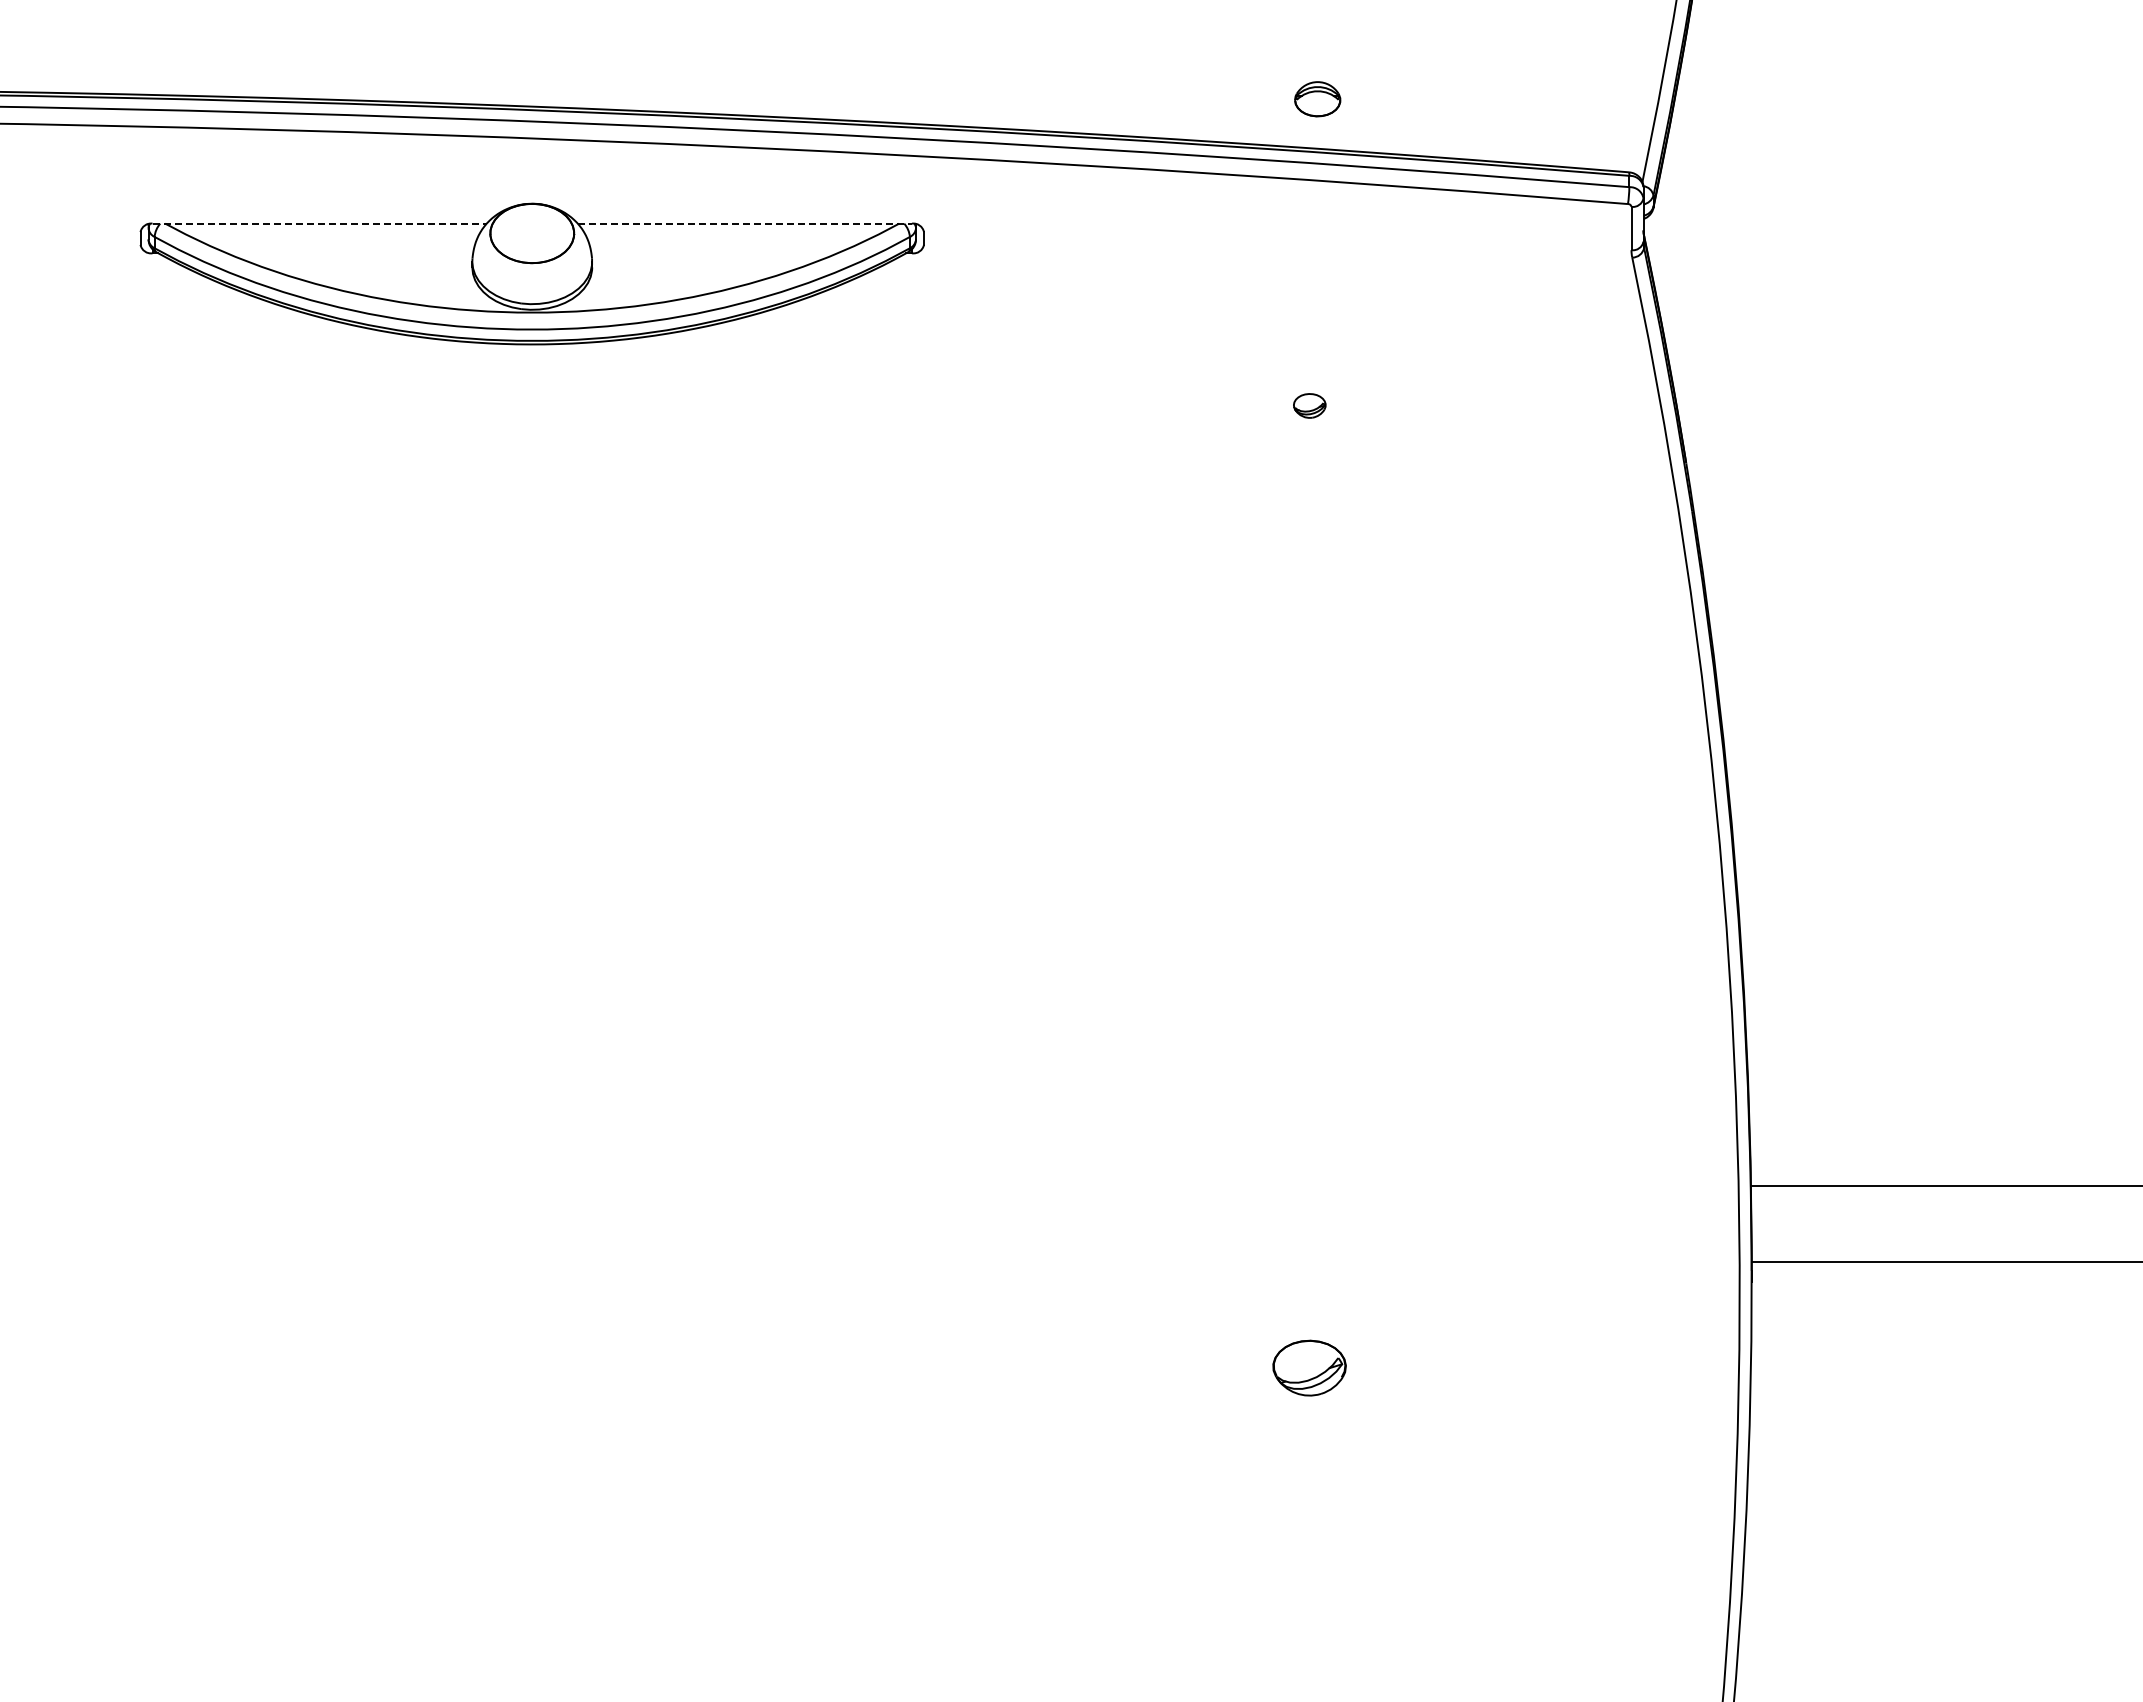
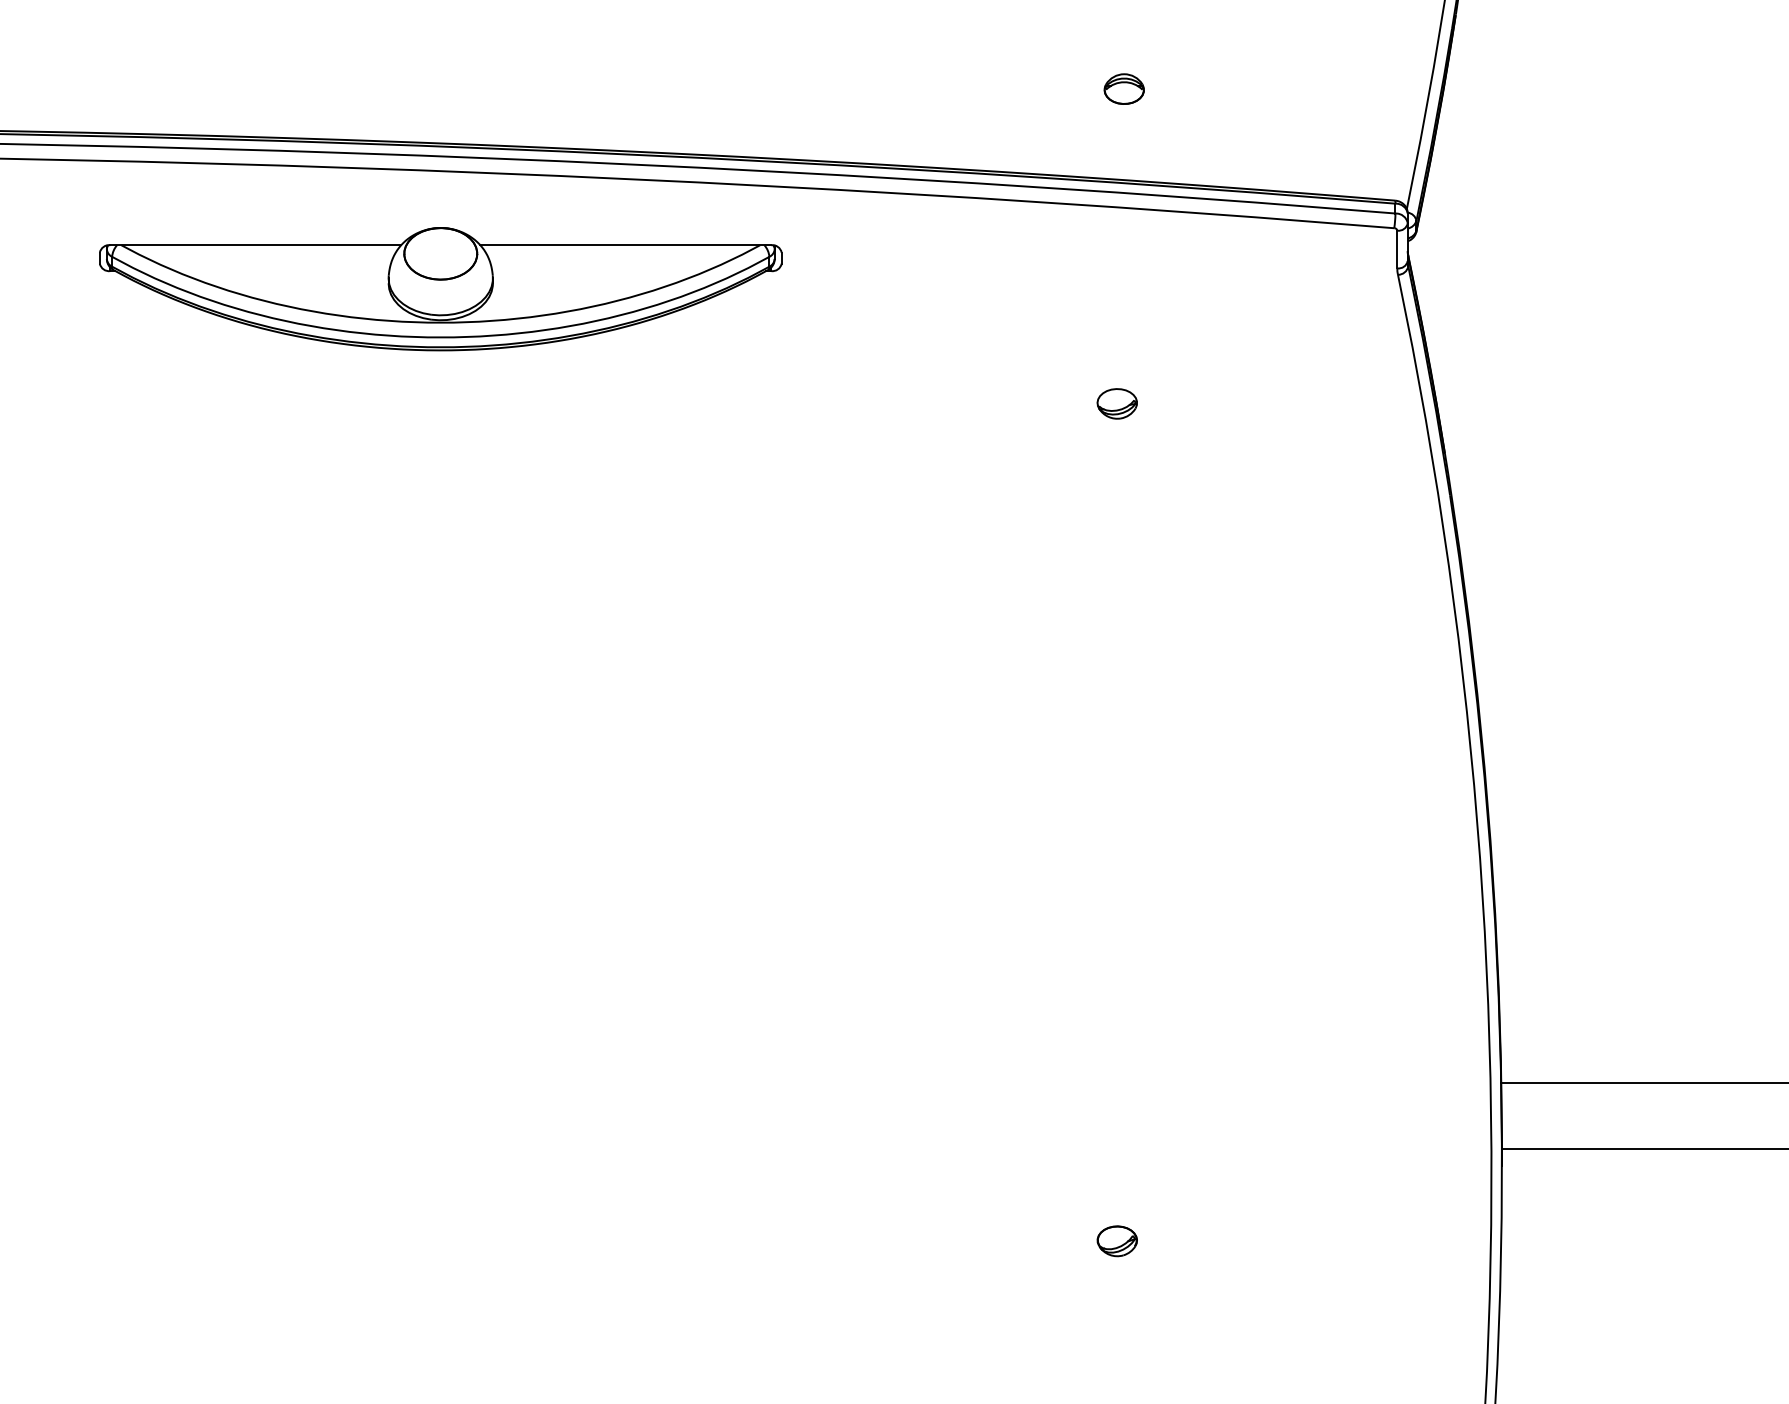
part: (1317, 99) -> (1124, 89), moved
line: (320, 223) -> (256, 245), dashed -> solid
line: (745, 223) -> (626, 245), dashed -> solid
part: (1309, 405) -> (1117, 403), size x1.43
part: (1309, 1368) -> (1117, 1241), size x0.62

